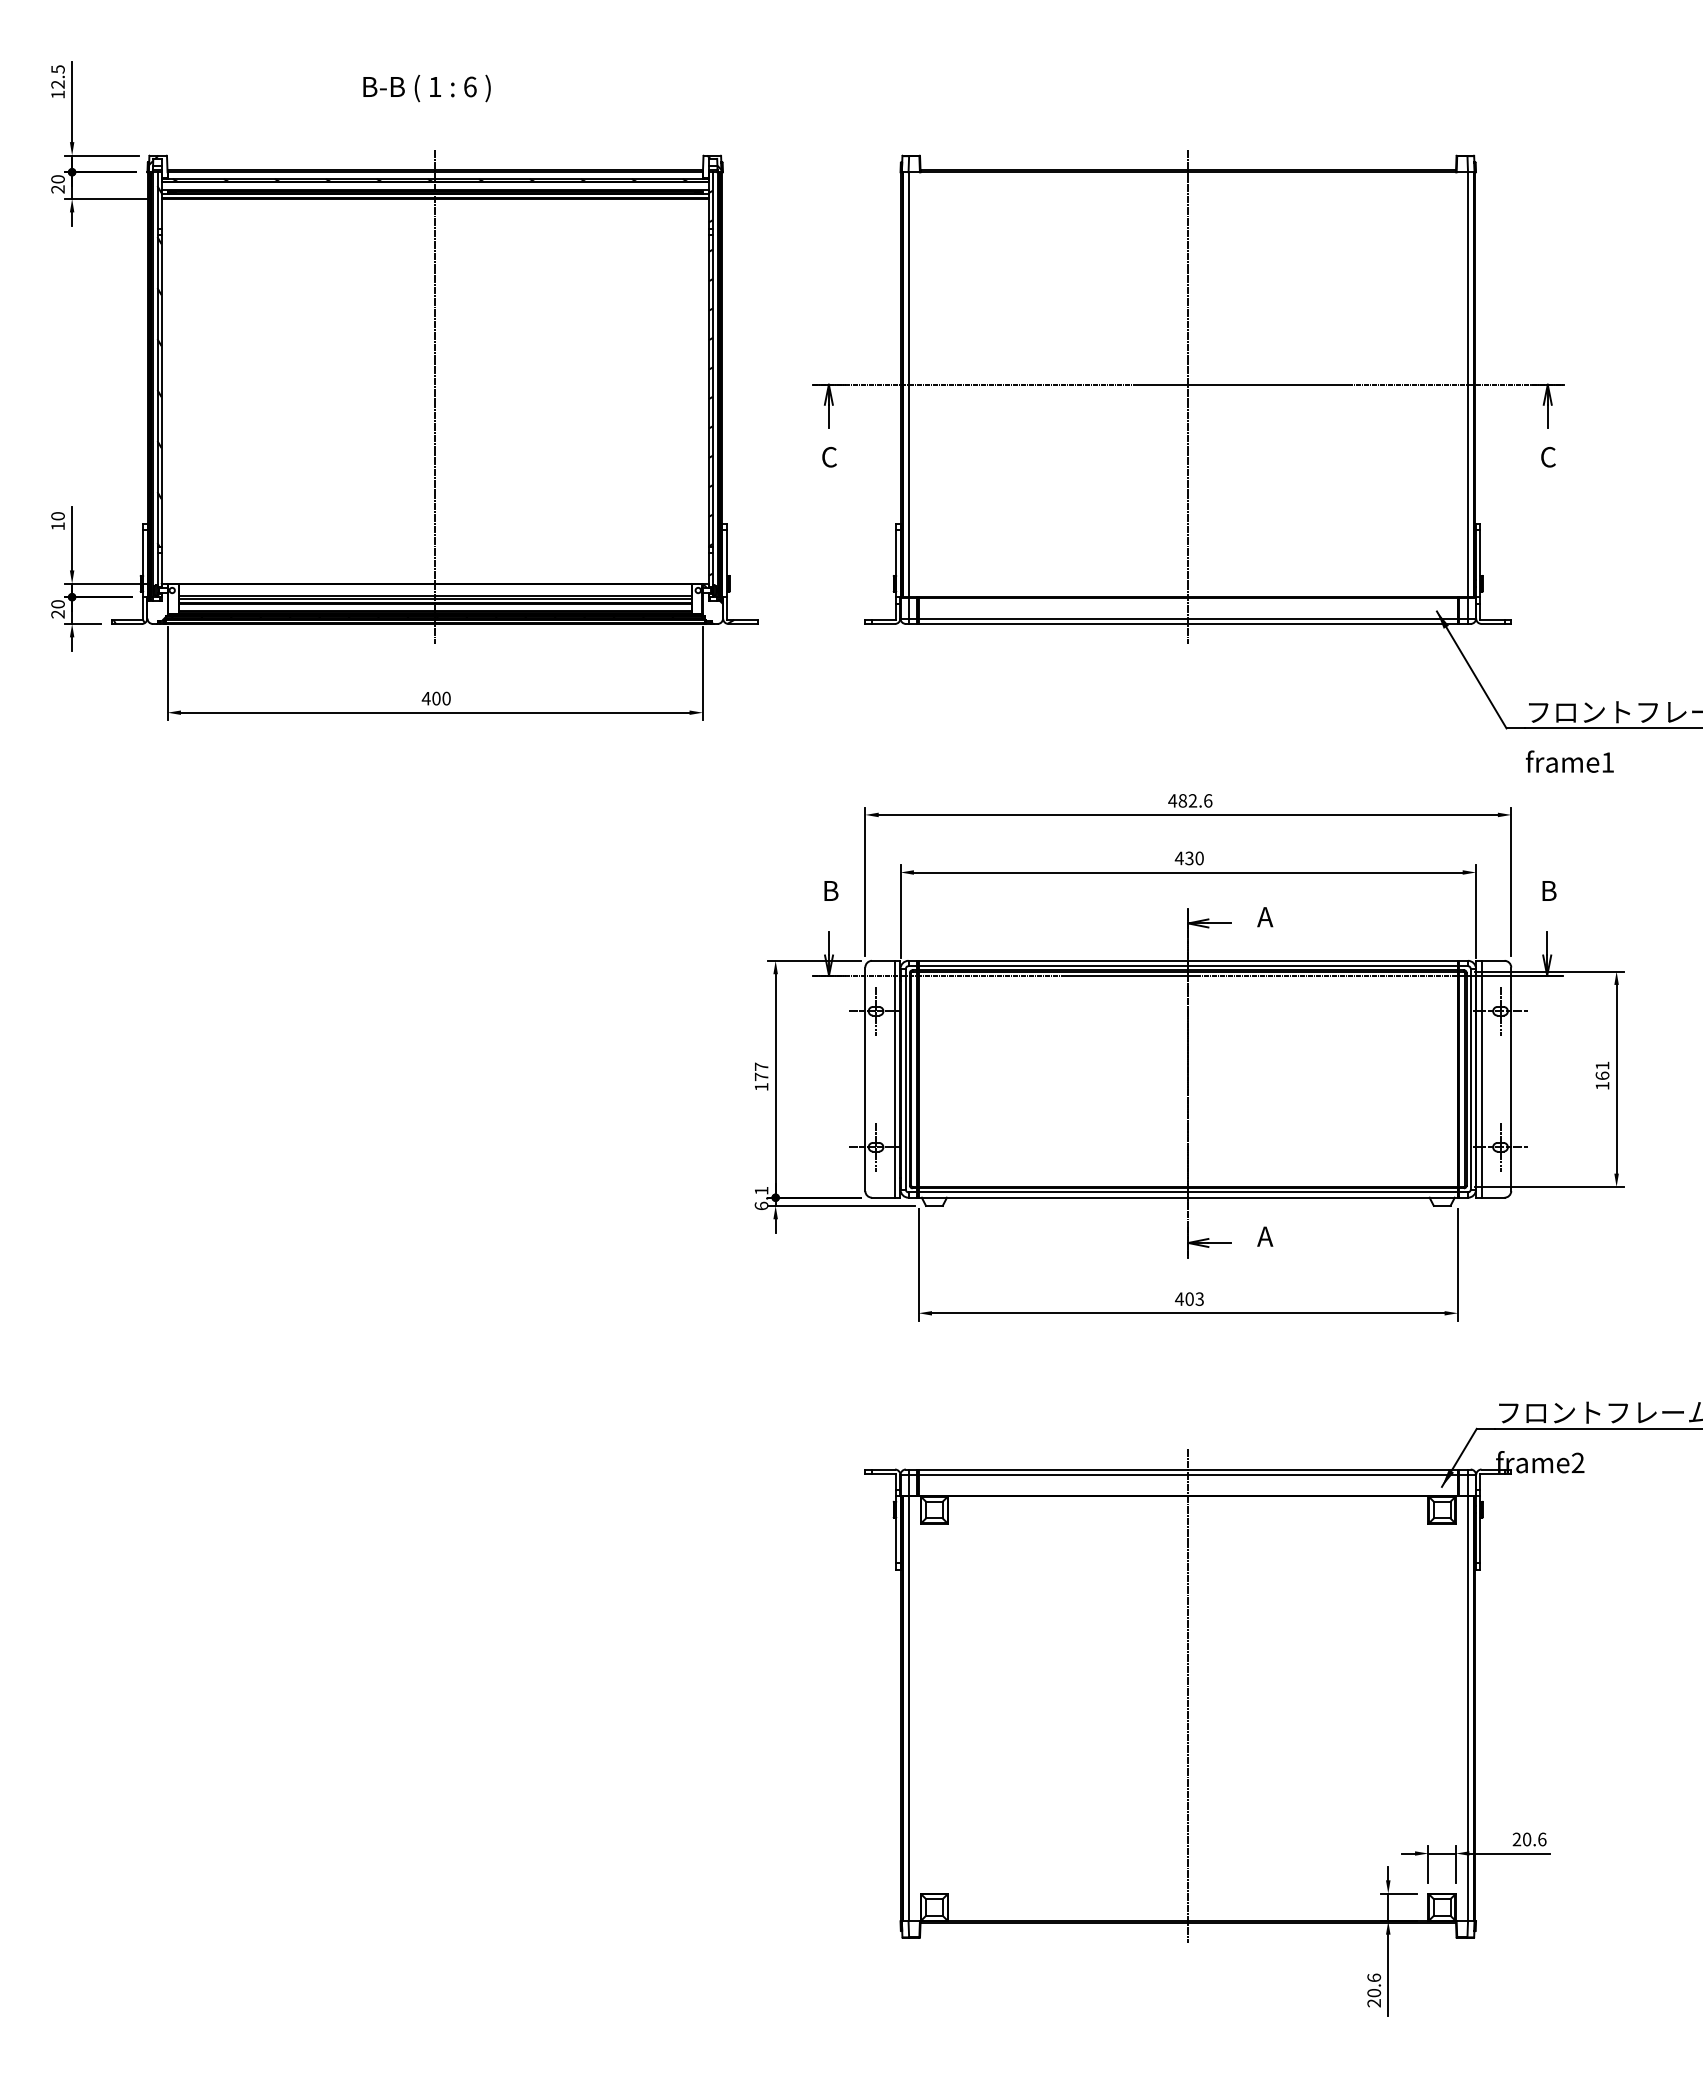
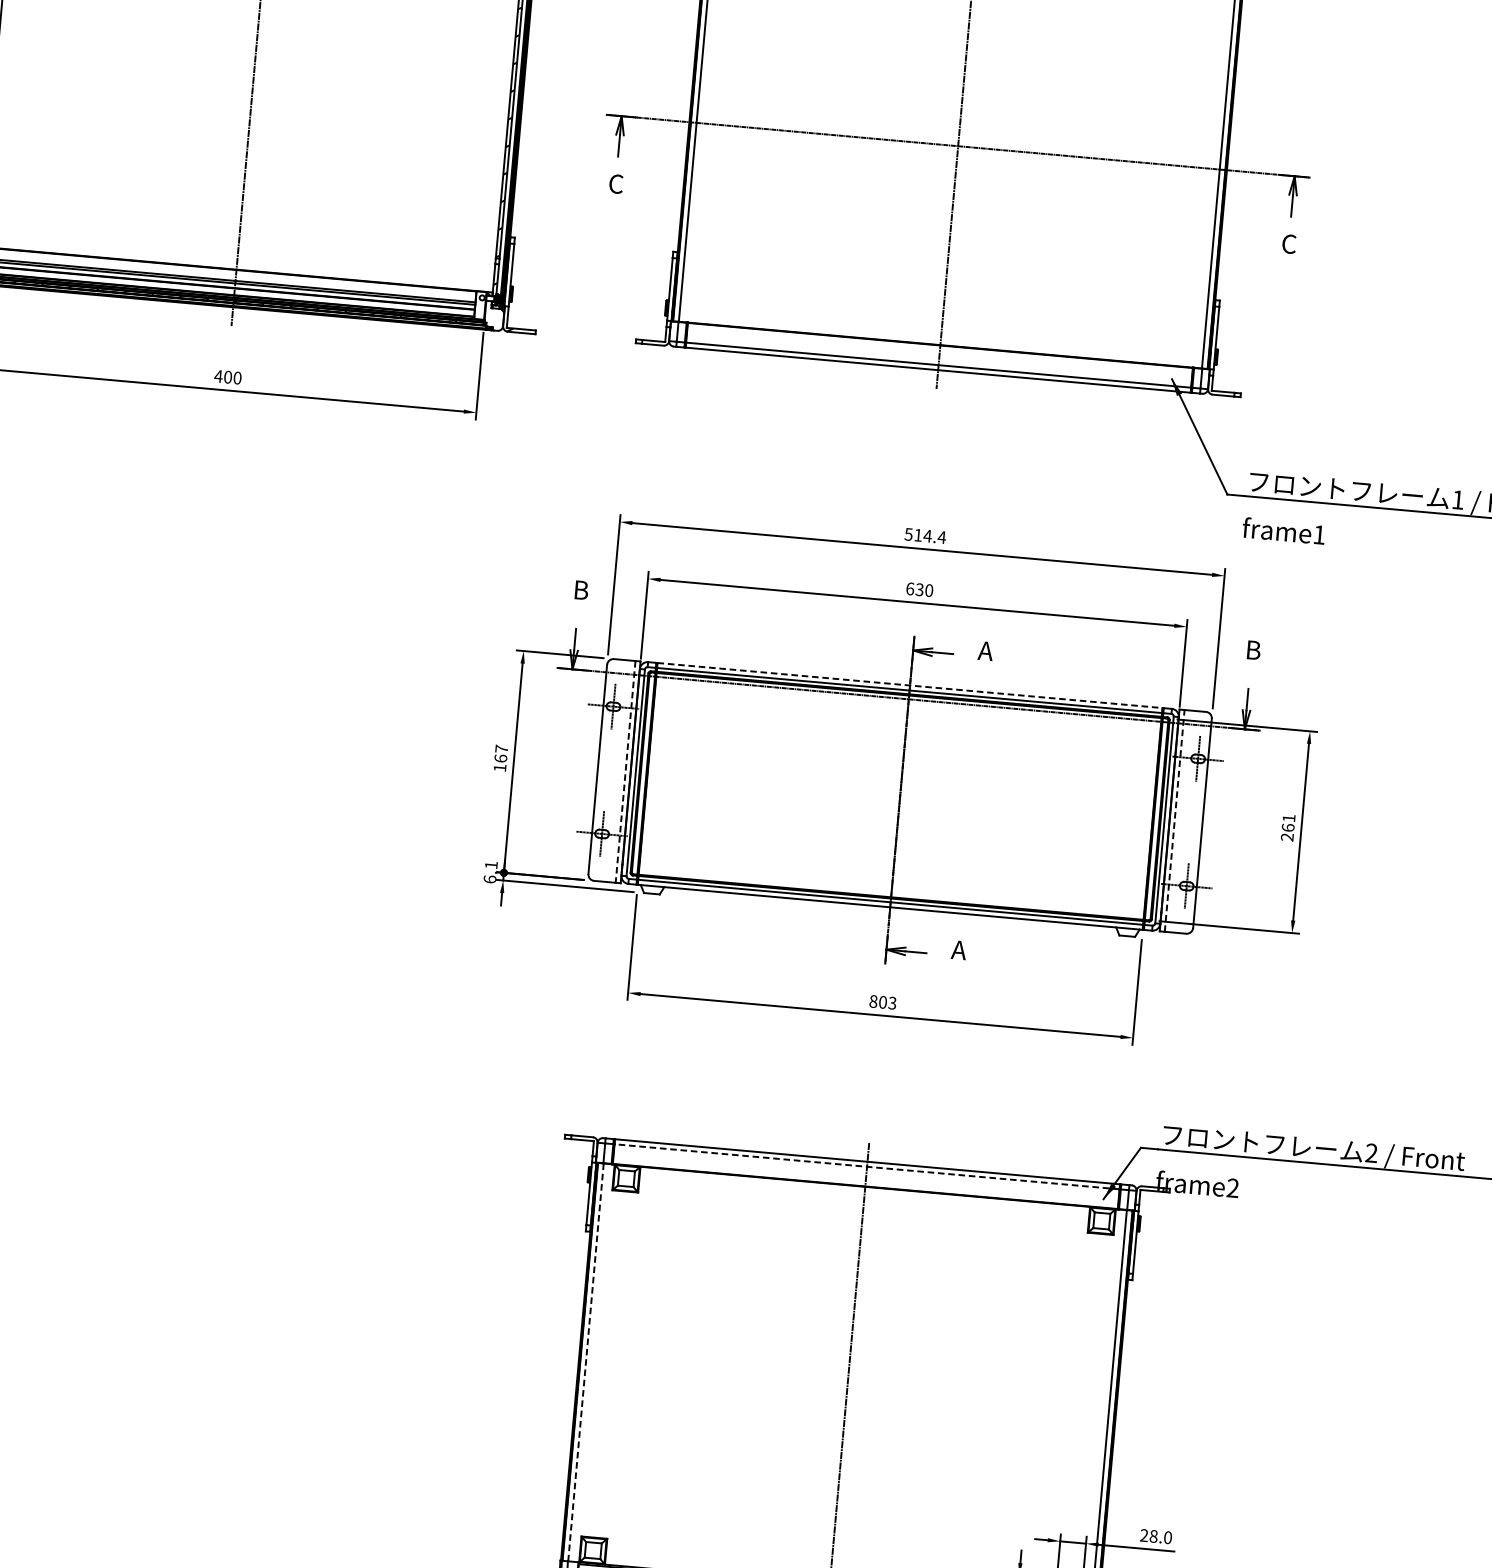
text: (1190, 800) -> (925, 535), 482.6 -> 514.4
text: (1178, 858) -> (909, 588), 430 -> 630
line: (1188, 960) -> (910, 685), solid -> dashed
text: (761, 1076) -> (500, 758), 177 -> 167
line: (1481, 1078) -> (1174, 820), solid -> dashed
line: (895, 1079) -> (626, 772), solid -> dashed
text: (1602, 1085) -> (1287, 836), 161 -> 261
text: (1178, 1299) -> (872, 1001), 403 -> 803
line: (1188, 1474) -> (867, 1166), solid -> dashed
line: (908, 1709) -> (585, 1363), solid -> dashed
text: (1534, 1839) -> (1160, 1537), 20.6 -> 28.0

